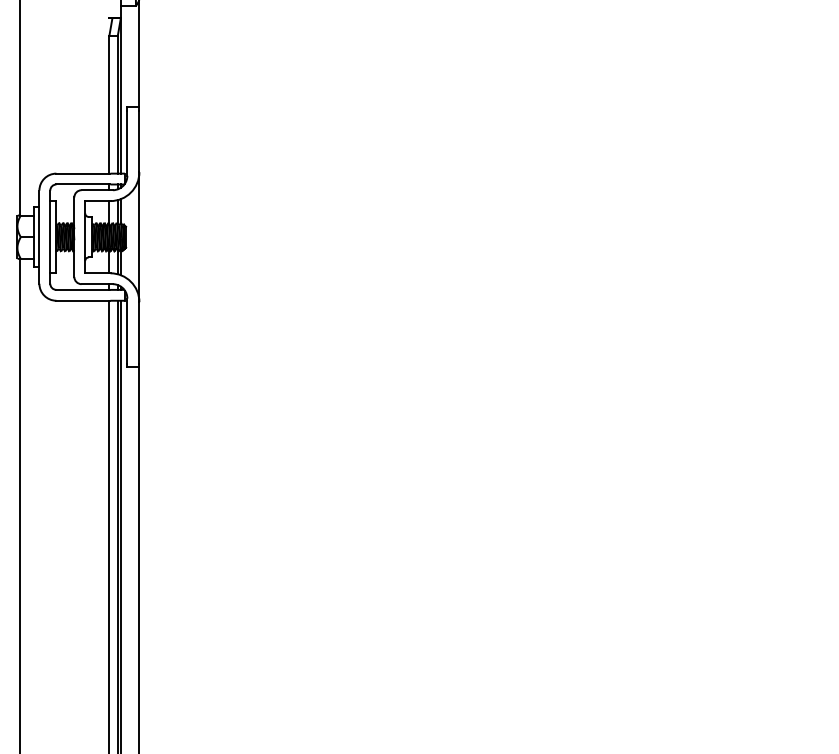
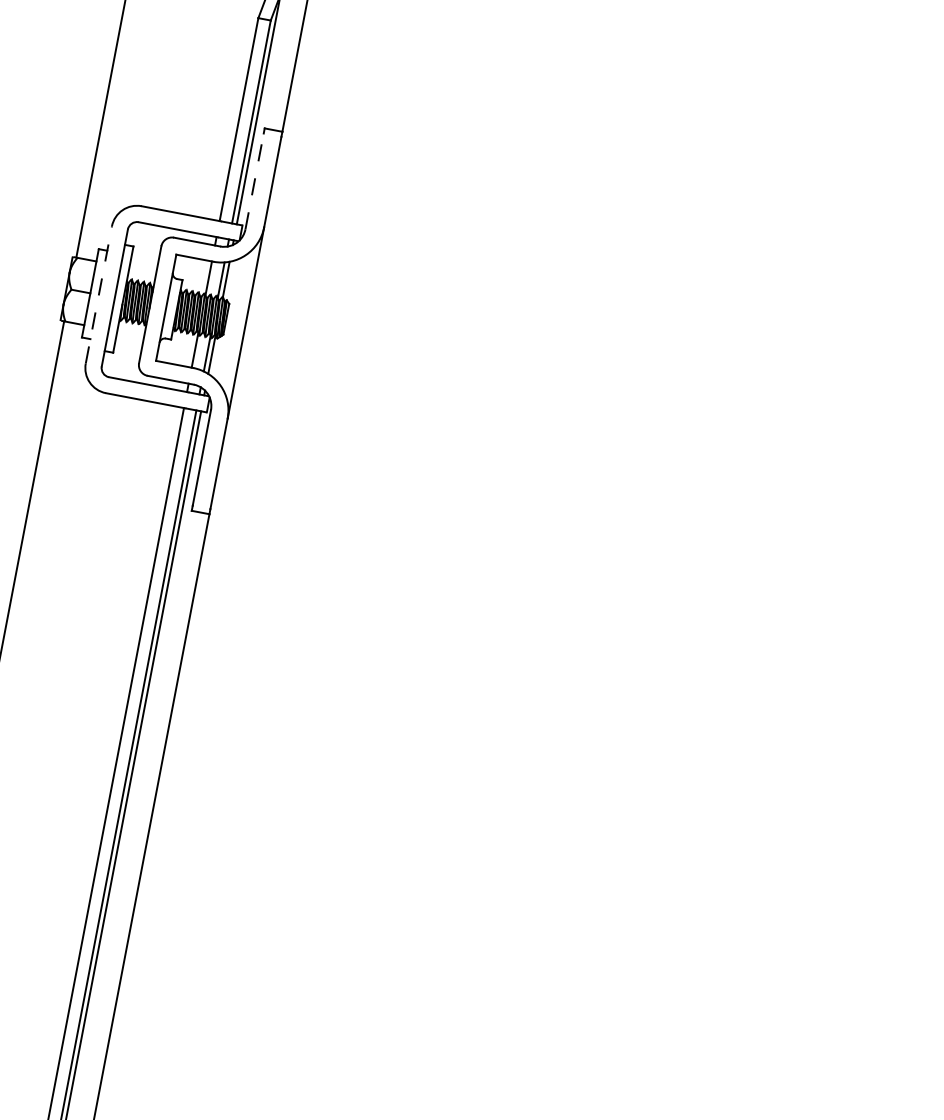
line: (127, 143) -> (254, 181), solid -> dashed
line: (39, 237) -> (98, 295), solid -> dashed

